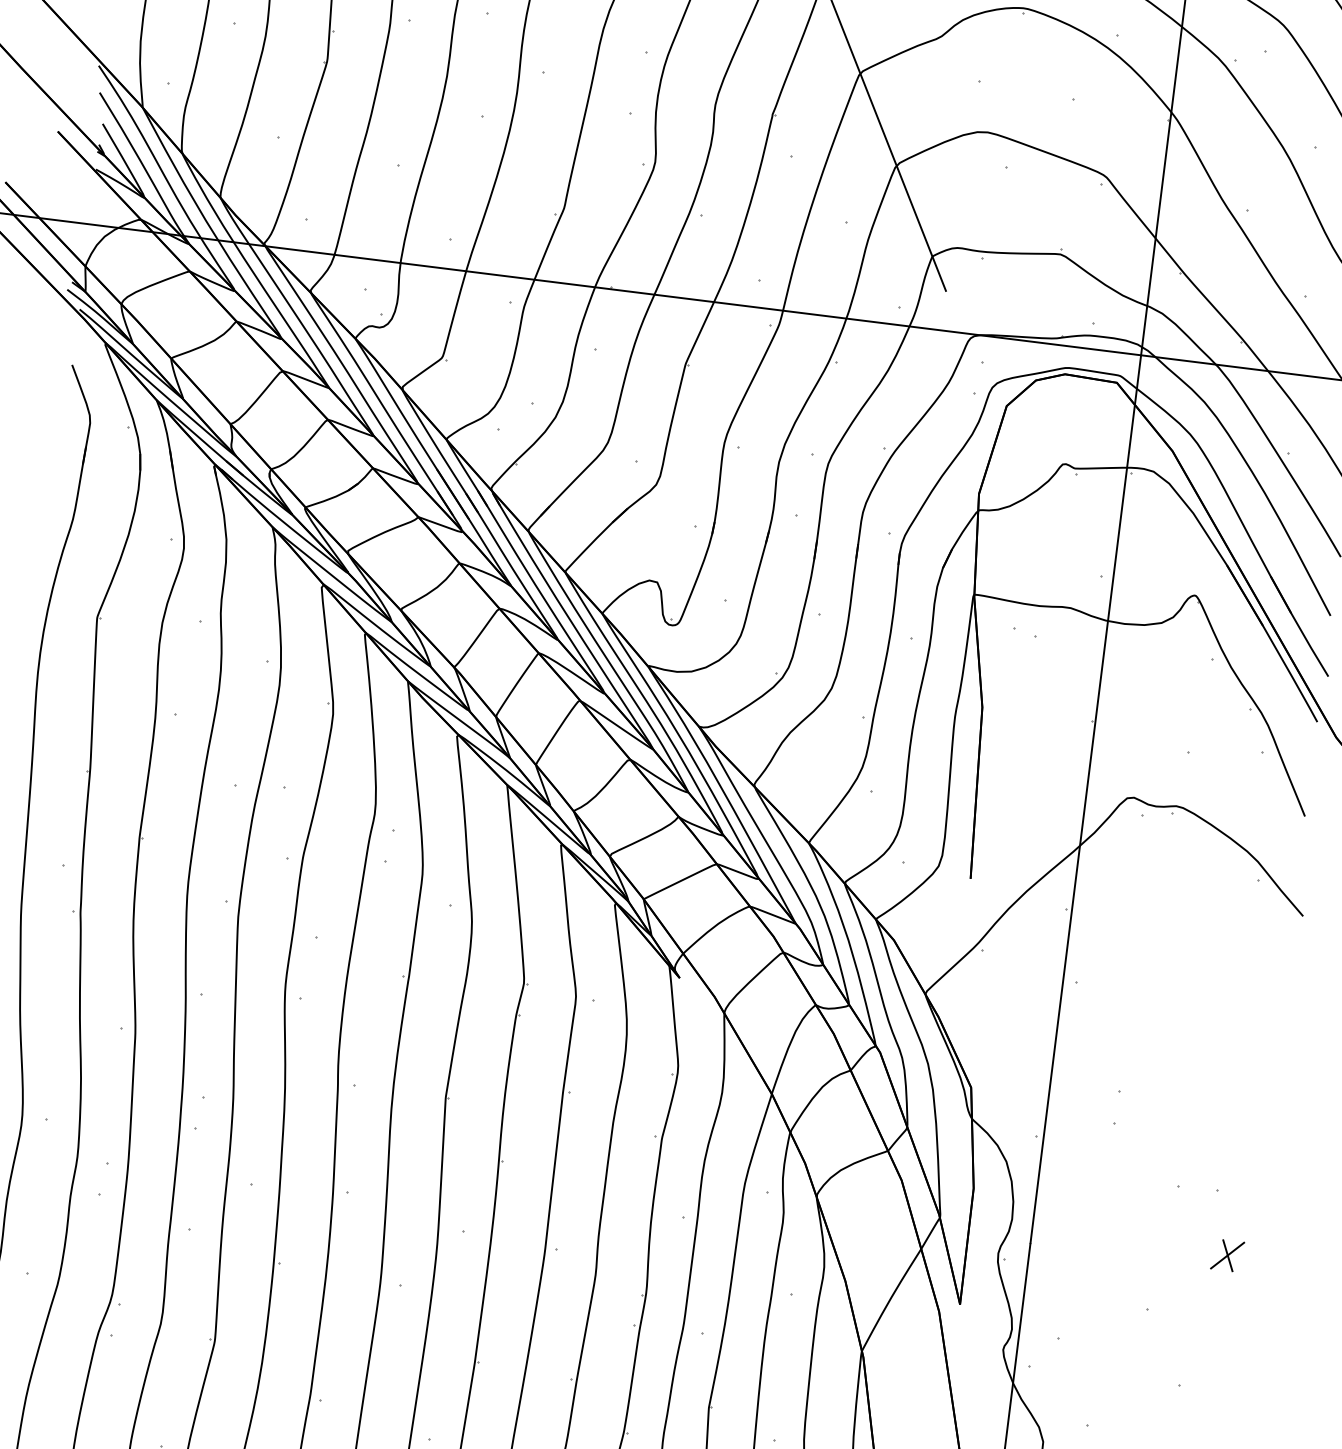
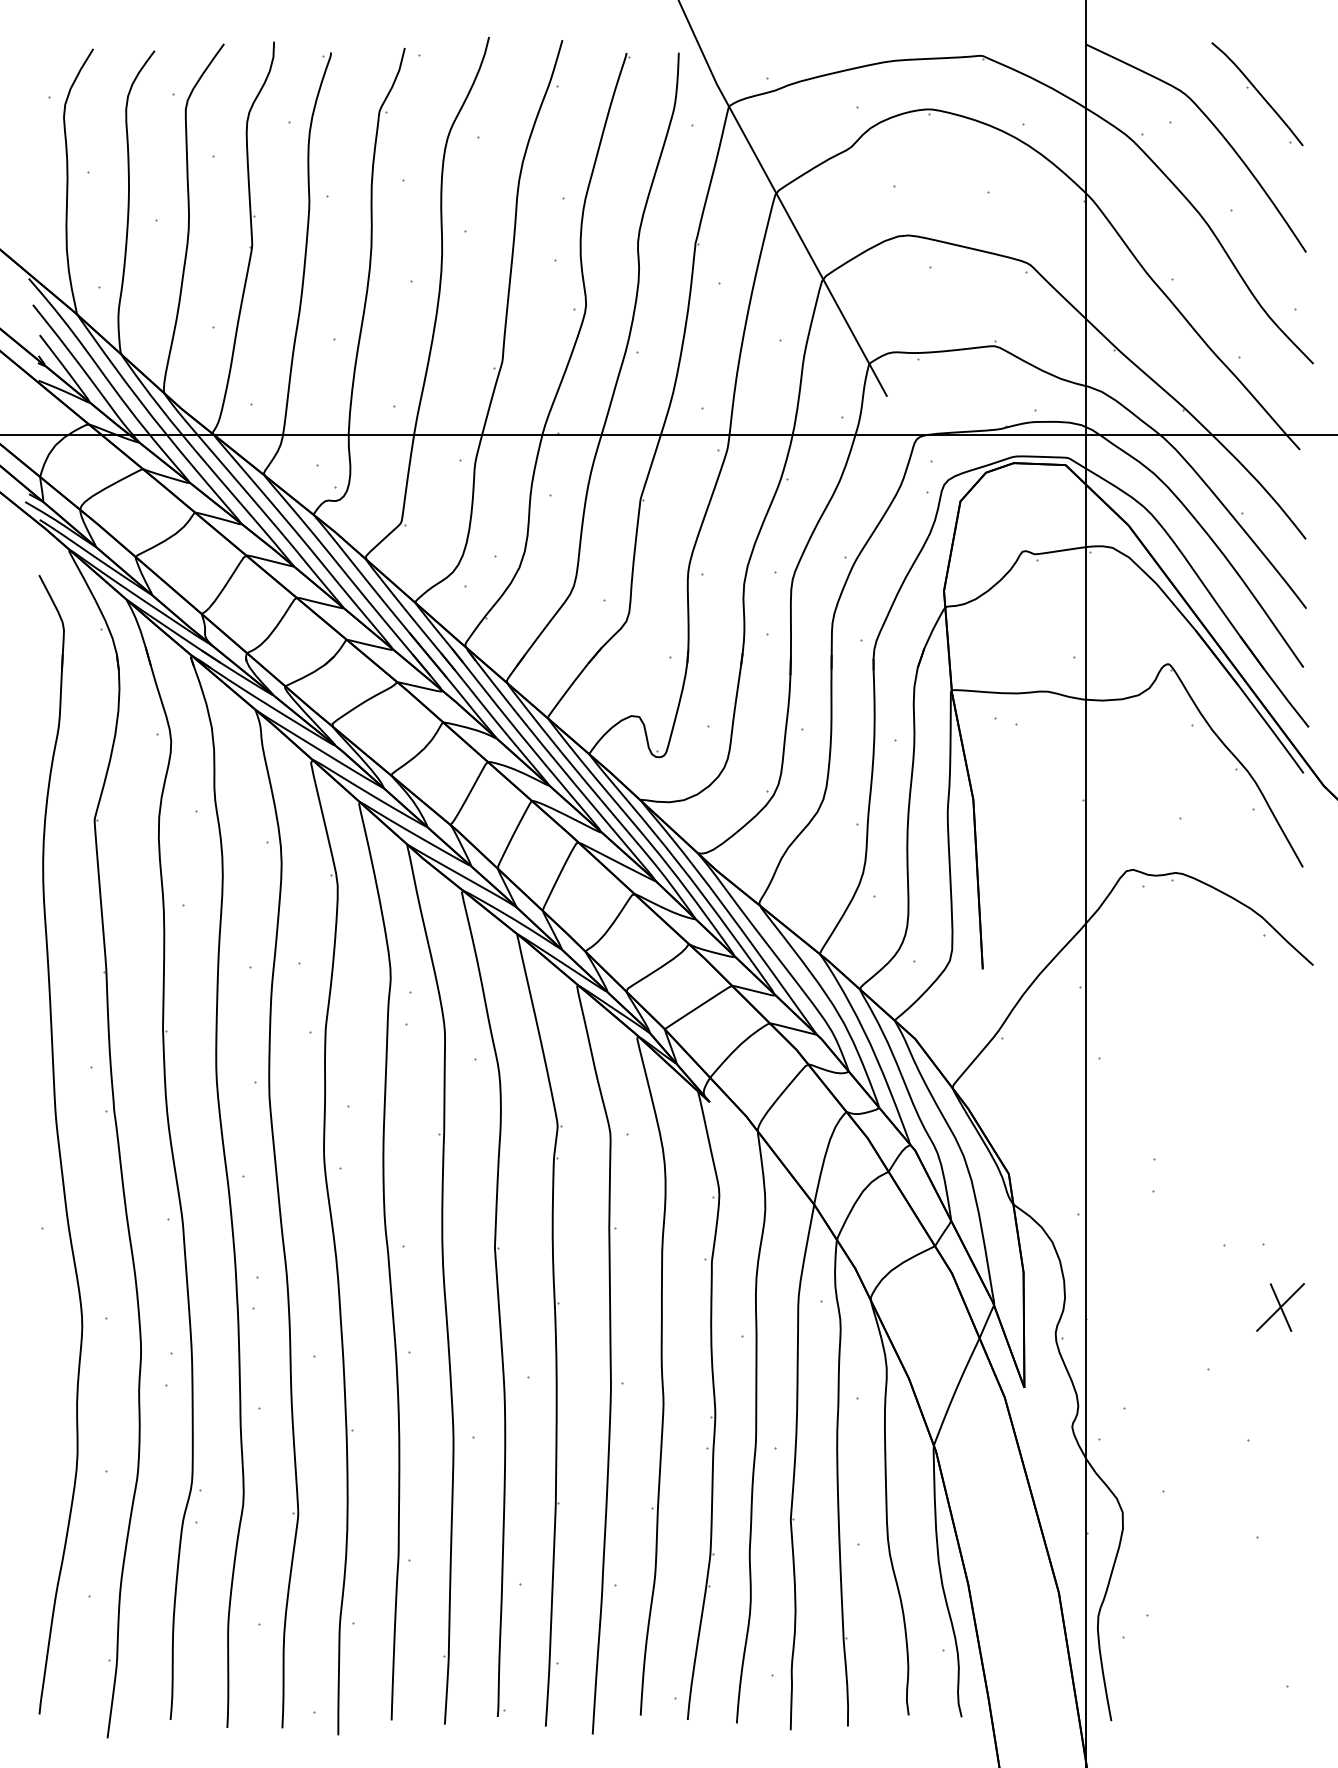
part: (1227, 1254) -> (1280, 1306), size x1.6

